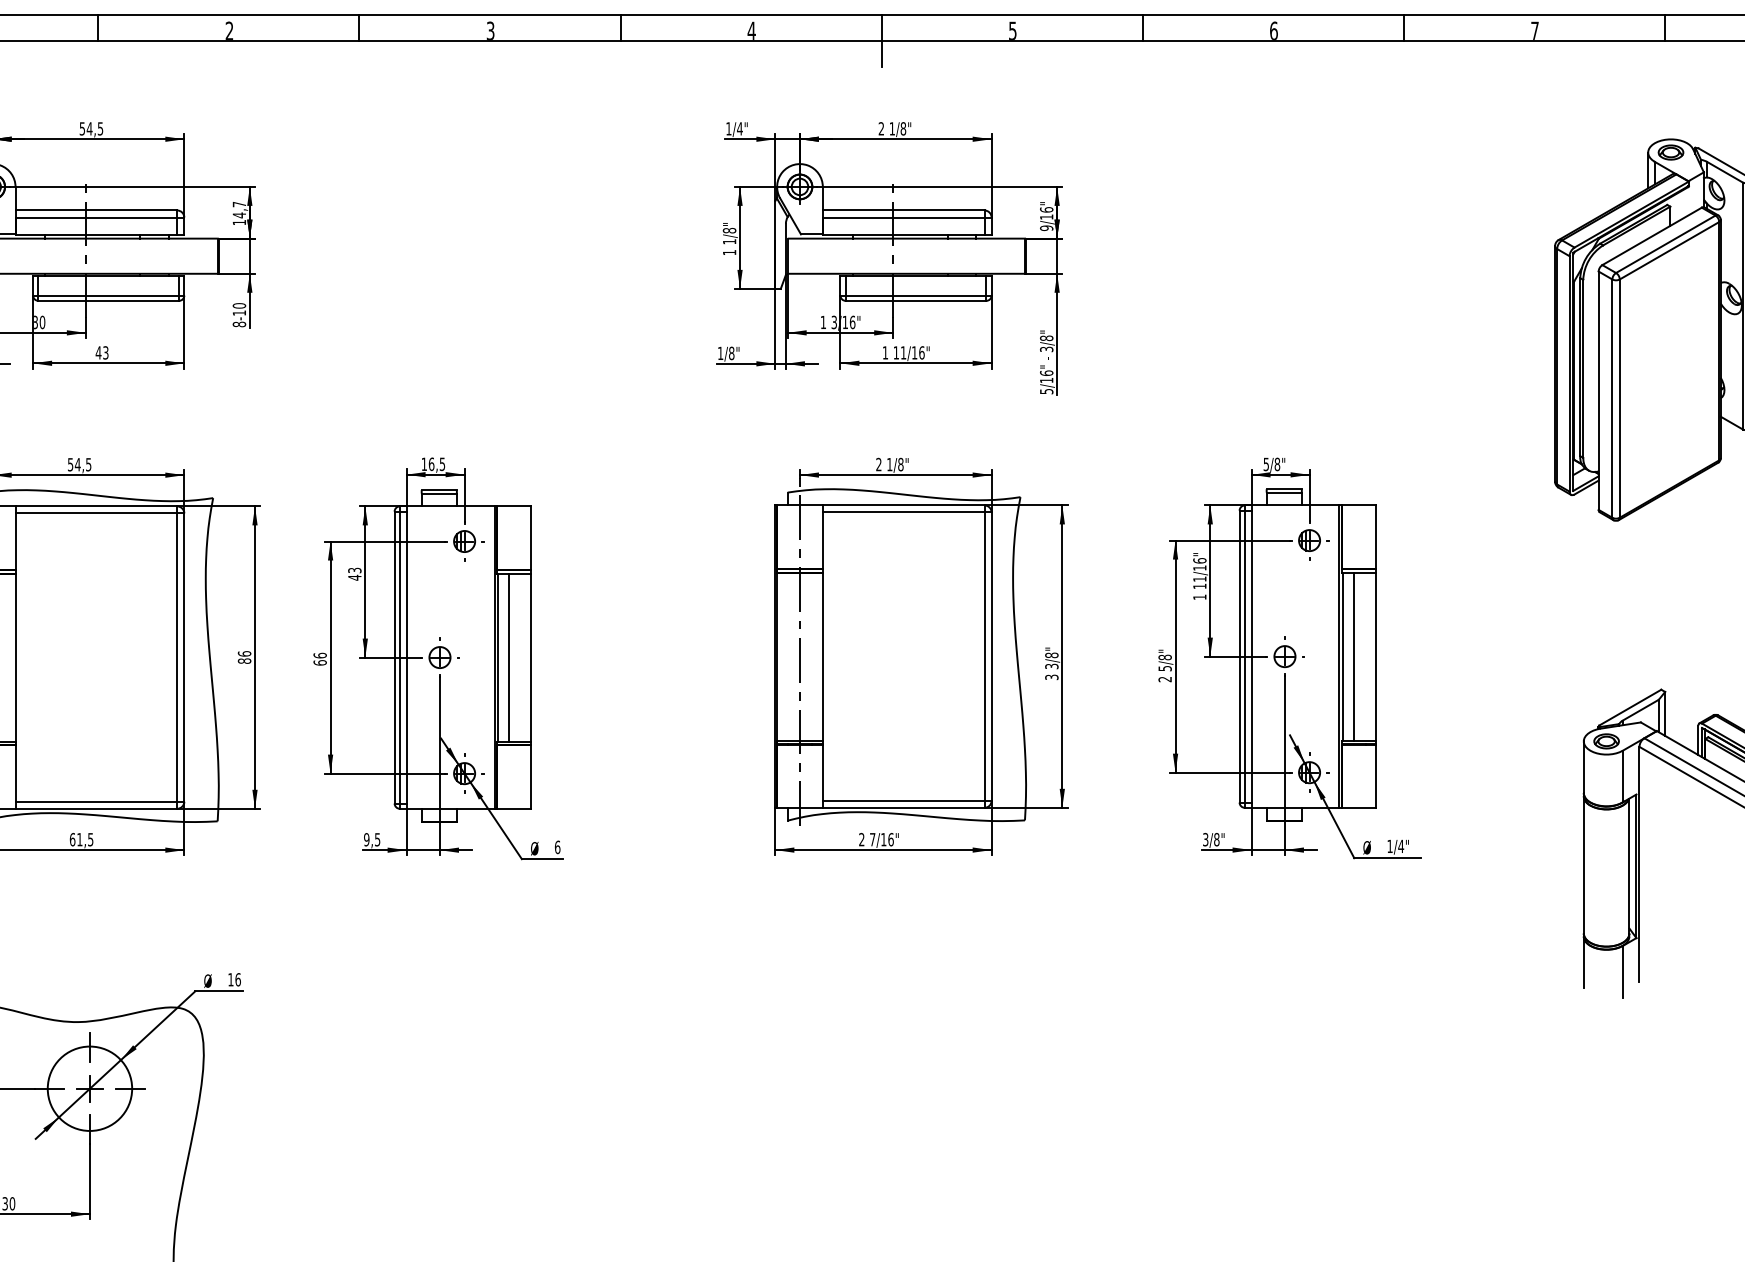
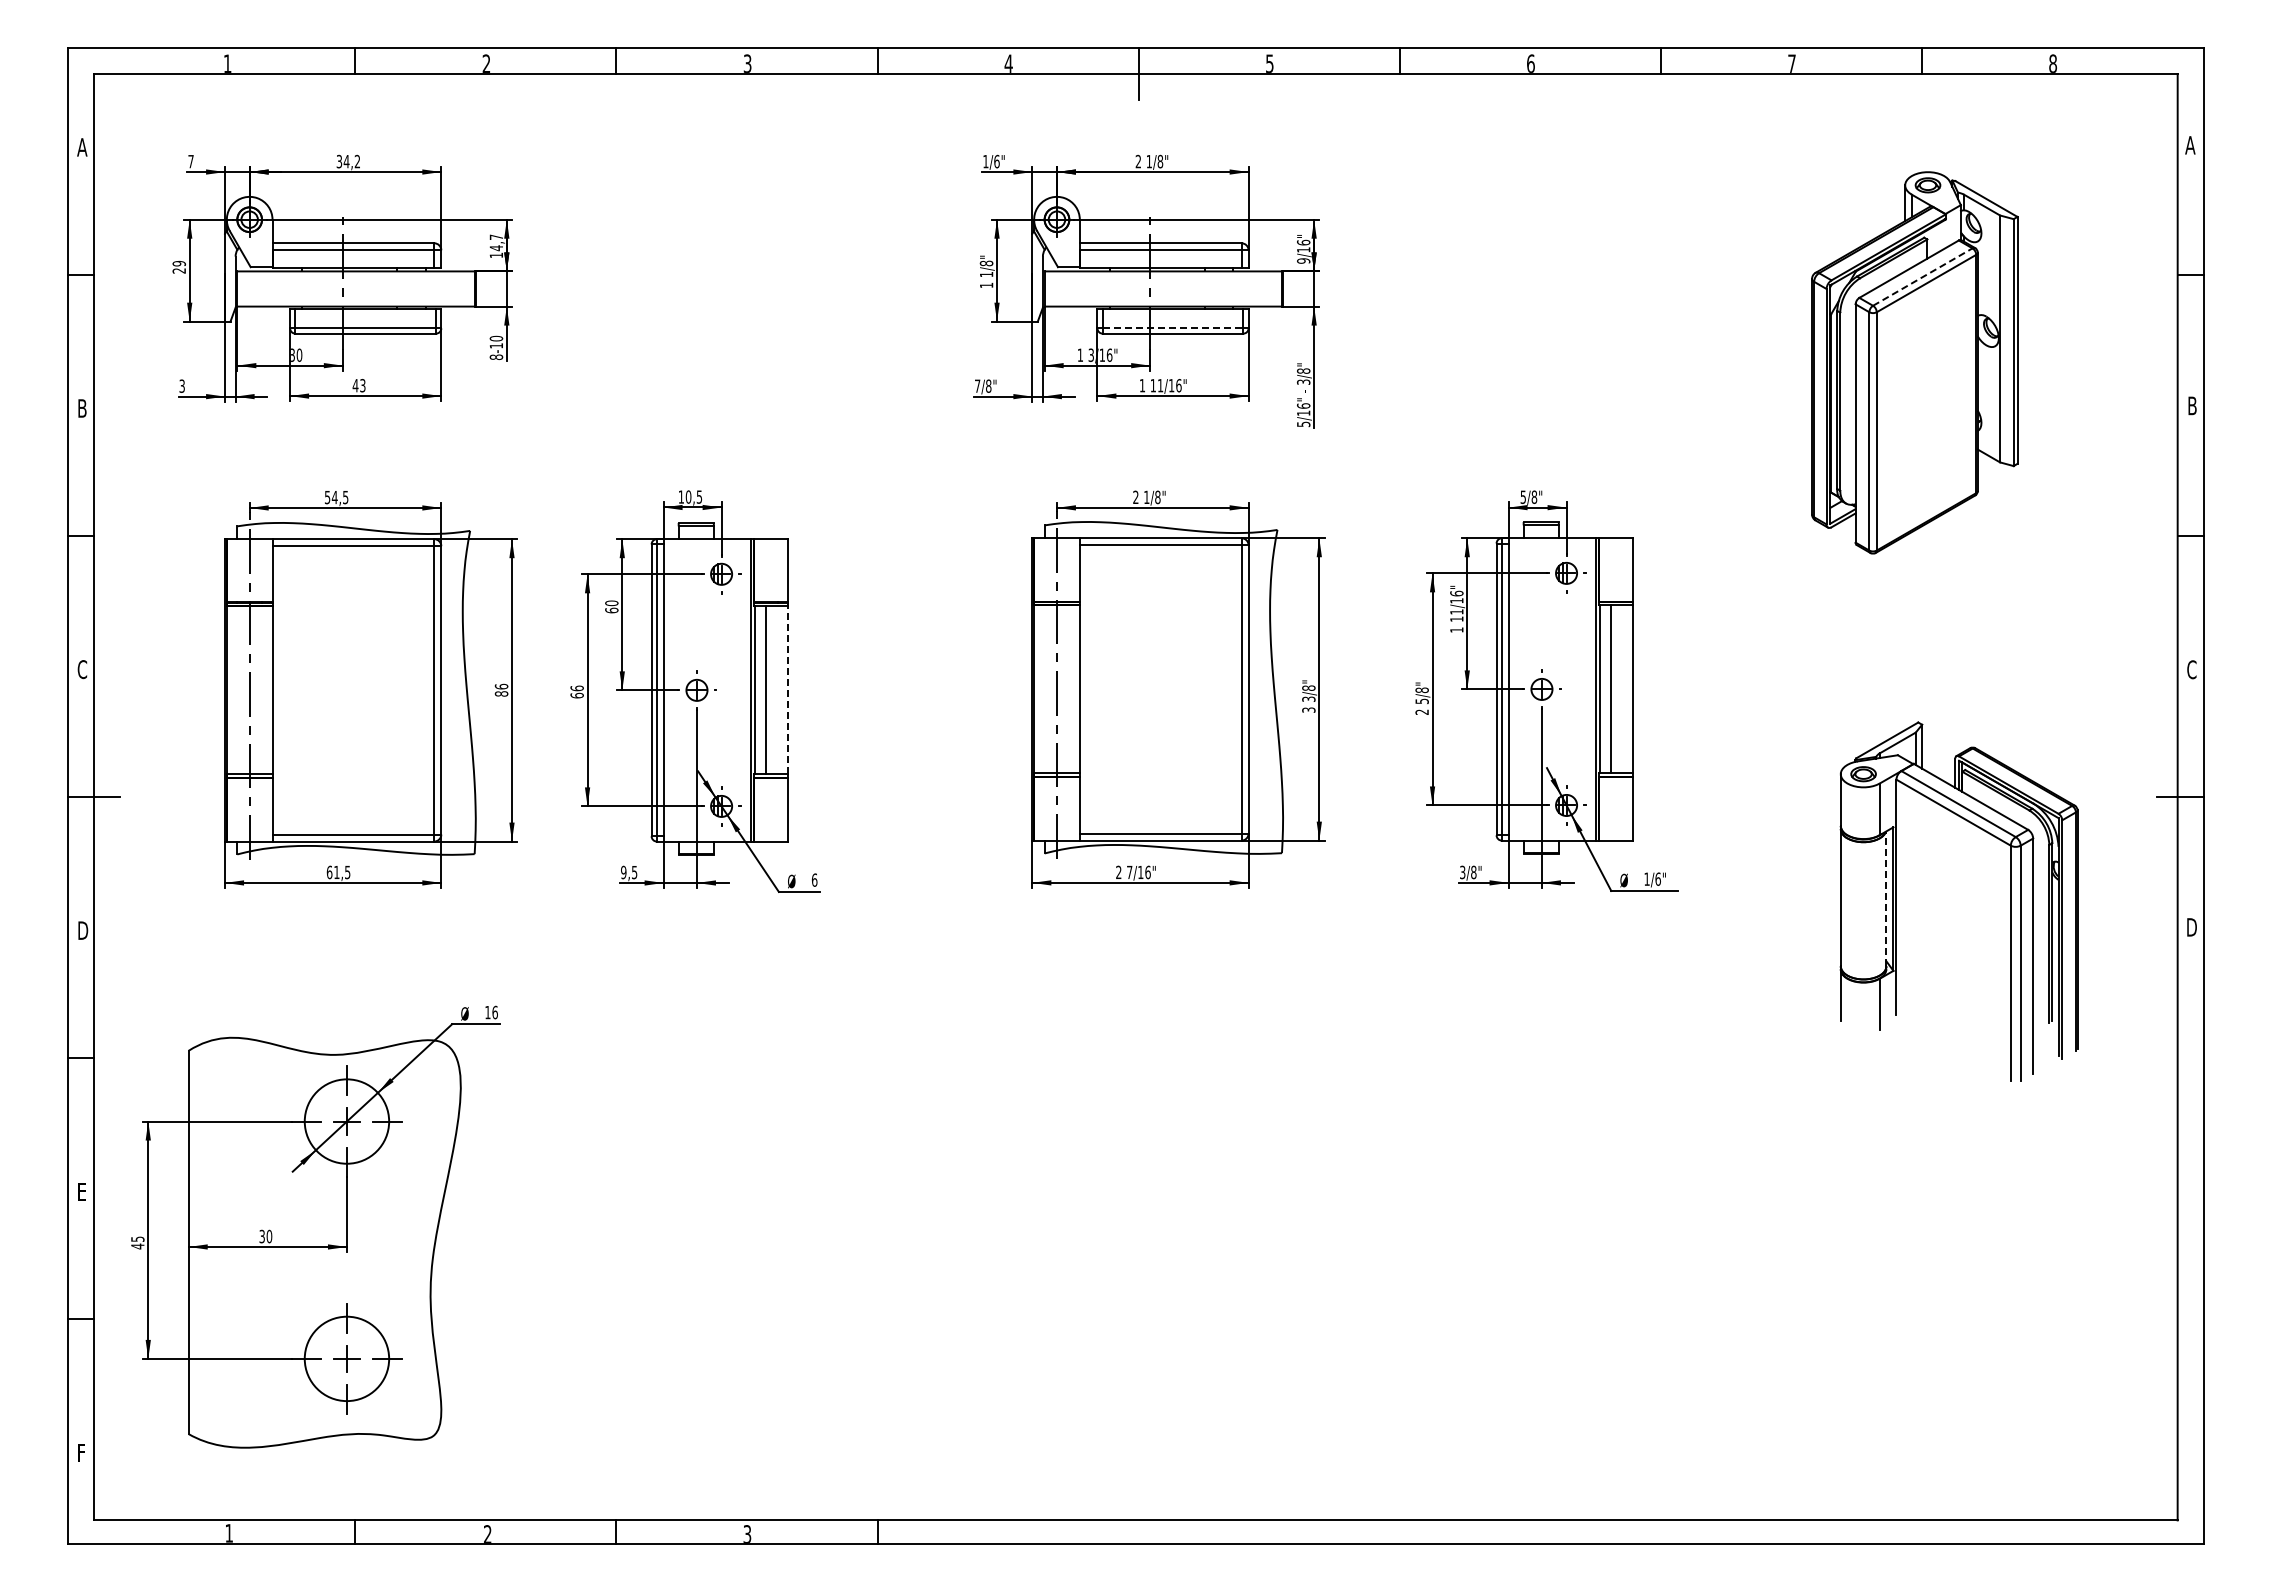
text: (91, 128) -> (348, 161), 54,5 -> 34,2
text: (739, 128) -> (996, 161), 1/4" -> 1/6"
line: (1666, 243) -> (1923, 276), solid -> dashed
line: (916, 295) -> (1173, 328), solid -> dashed
text: (720, 352) -> (977, 385), 1/8" -> 7/8"
text: (431, 463) -> (688, 496), 16,5 -> 10,5
text: (354, 573) -> (611, 606), 43 -> 60
line: (531, 656) -> (788, 689), solid -> dashed
text: (1401, 845) -> (1658, 878), 1/4" -> 1/6"
line: (1629, 865) -> (1886, 898), solid -> dashed

